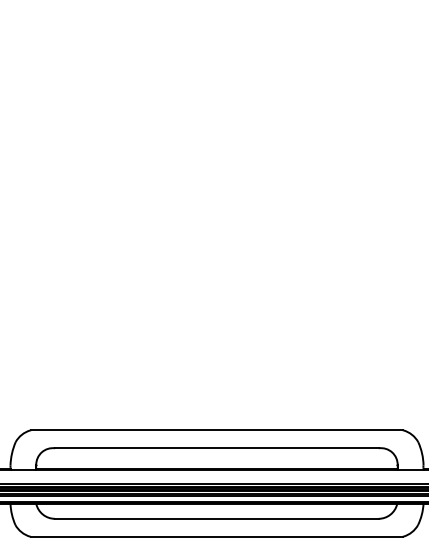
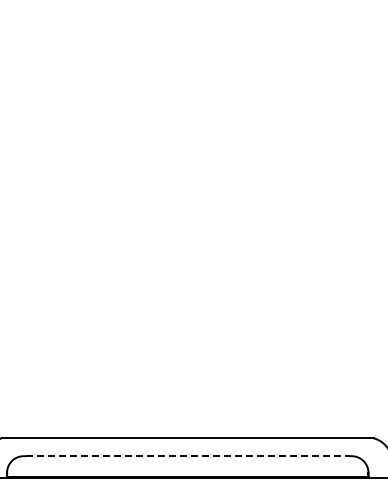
line: (216, 448) -> (187, 456), solid -> dashed

